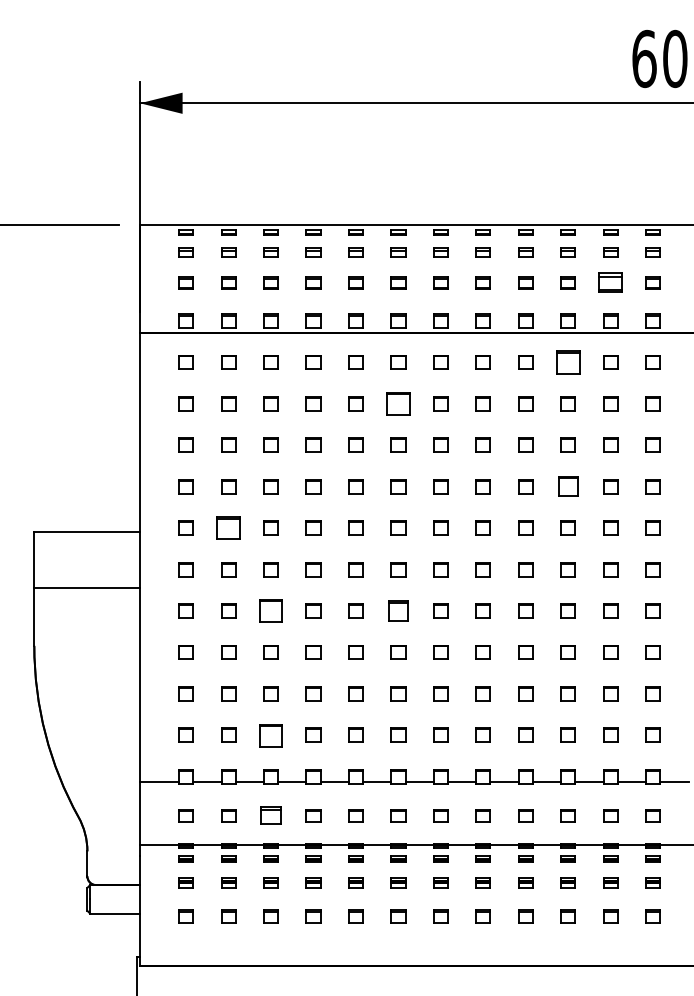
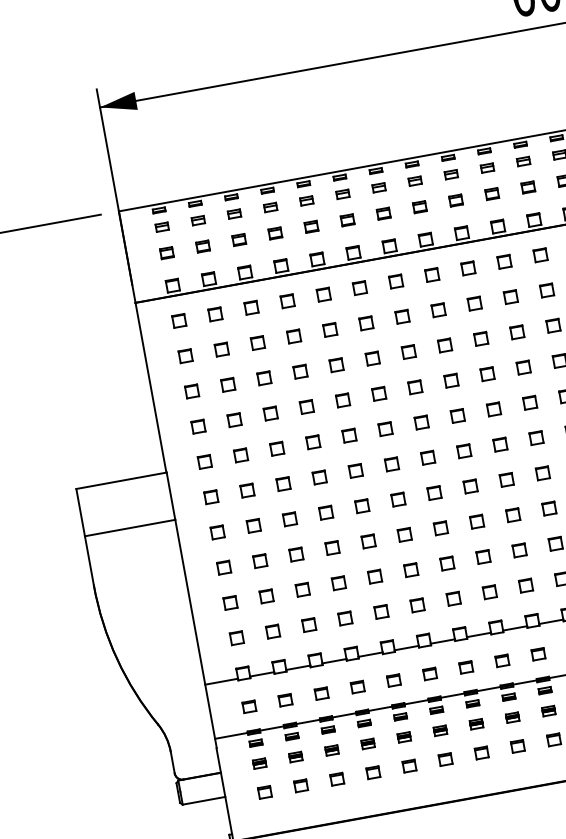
part: (610, 282) -> (528, 187), size x0.62
part: (567, 362) -> (503, 261), size x0.62
part: (398, 403) -> (366, 322), size x0.62
part: (567, 486) -> (522, 367), size x0.71
part: (228, 527) -> (240, 454), size x0.62
part: (270, 610) -> (289, 518), size x0.62
part: (398, 610) -> (398, 499), size x0.71
part: (270, 734) -> (308, 624), size x0.62
part: (270, 815) -> (321, 693), size x0.71

